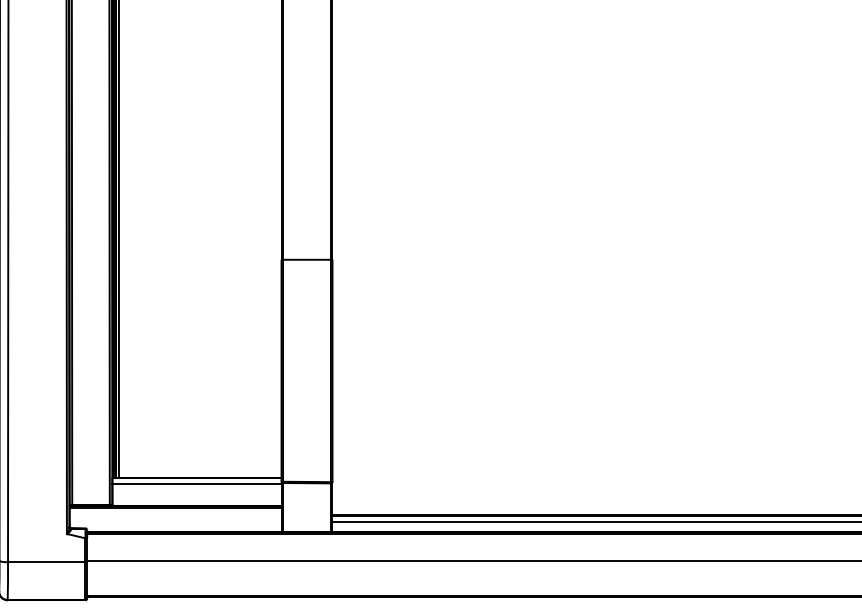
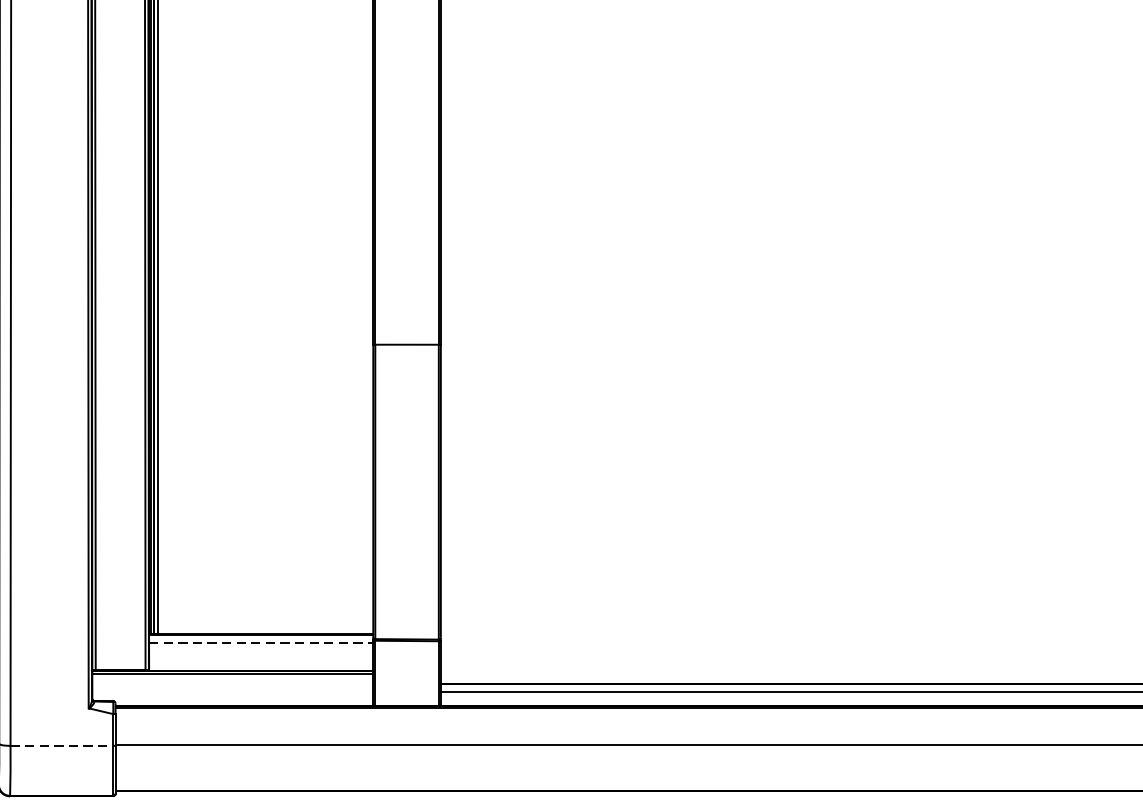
line: (197, 484) -> (261, 642), solid -> dashed
line: (46, 562) -> (61, 746), solid -> dashed

